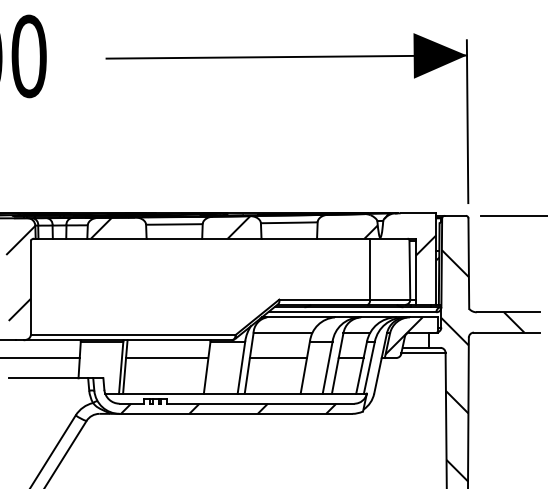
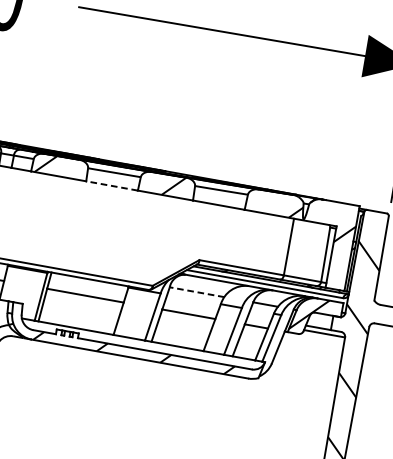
line: (174, 238) -> (112, 185), solid -> dashed
line: (282, 333) -> (196, 292), solid -> dashed

